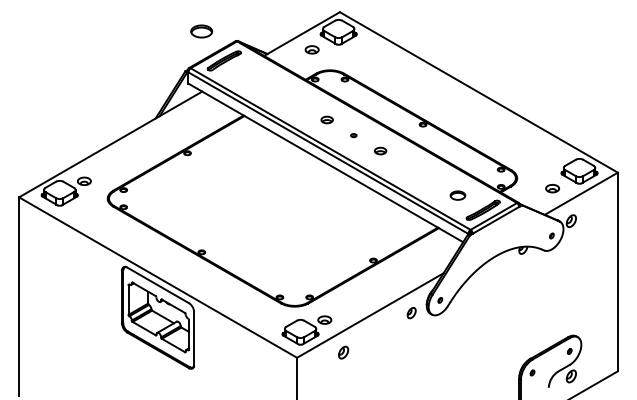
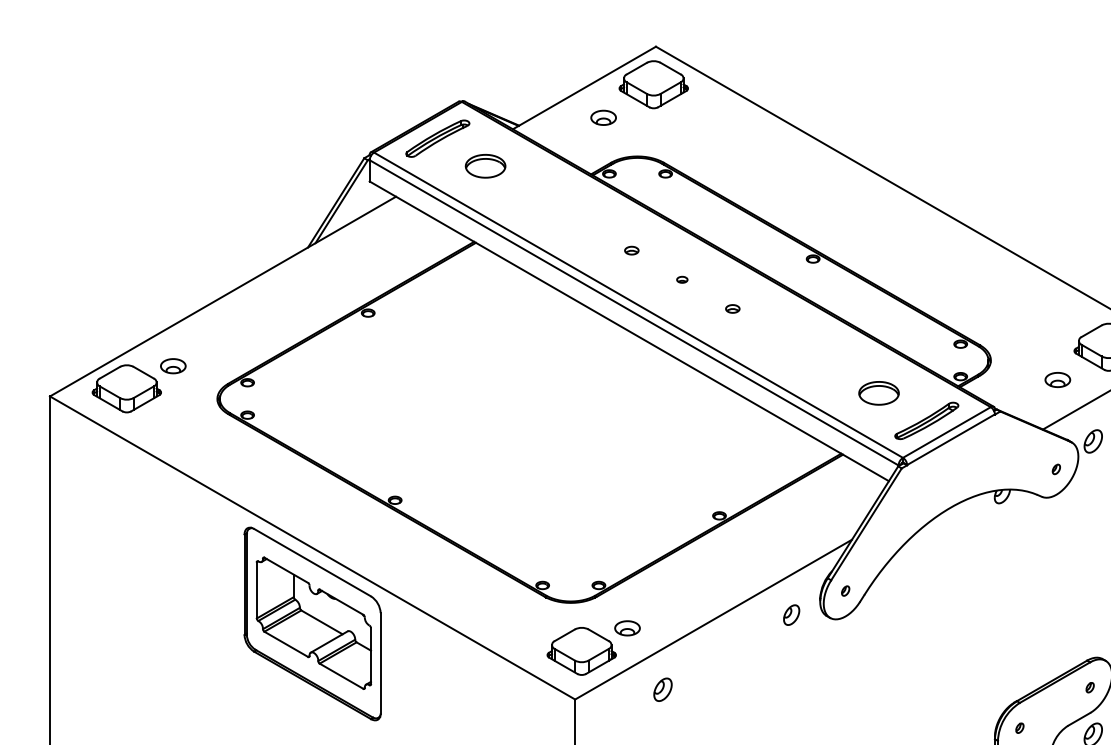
part: (201, 31) -> (485, 166), moved
part: (326, 120) -> (630, 251), size x0.62
part: (380, 150) -> (732, 307), size x0.62
part: (457, 195) -> (878, 392), size x1.43

